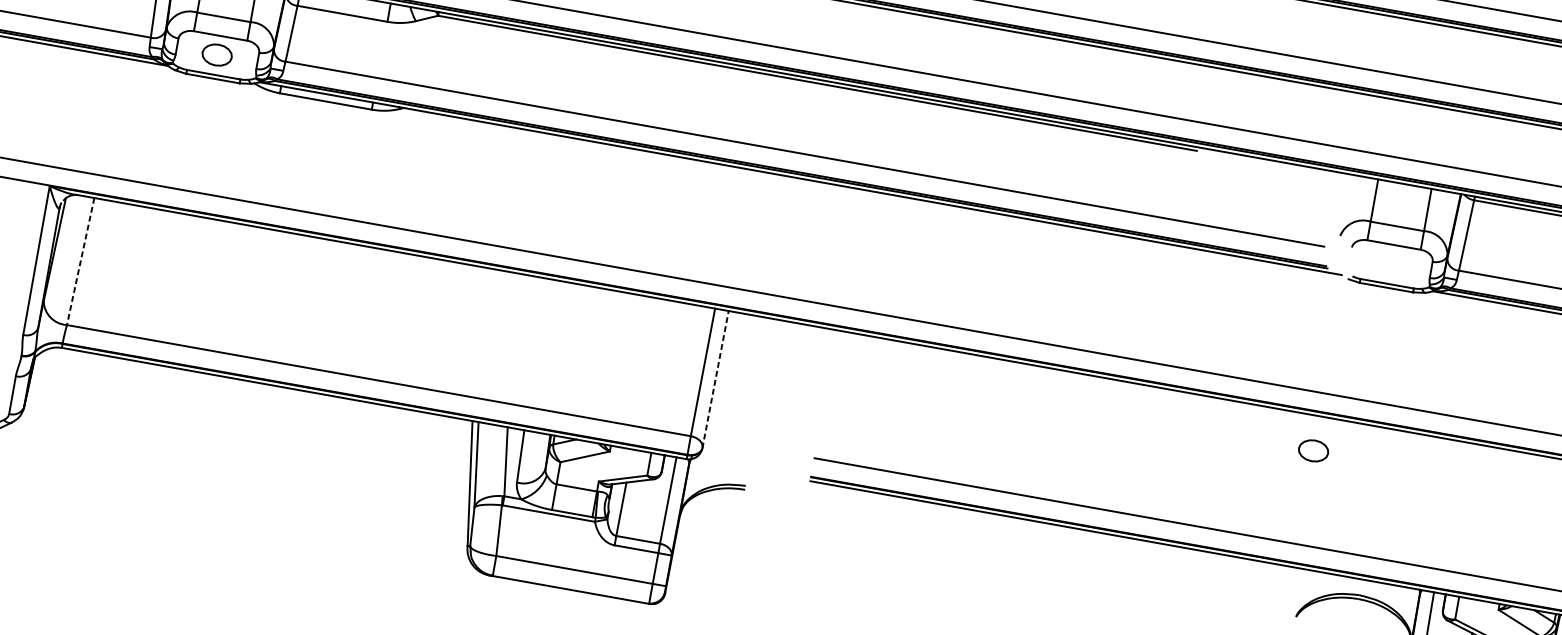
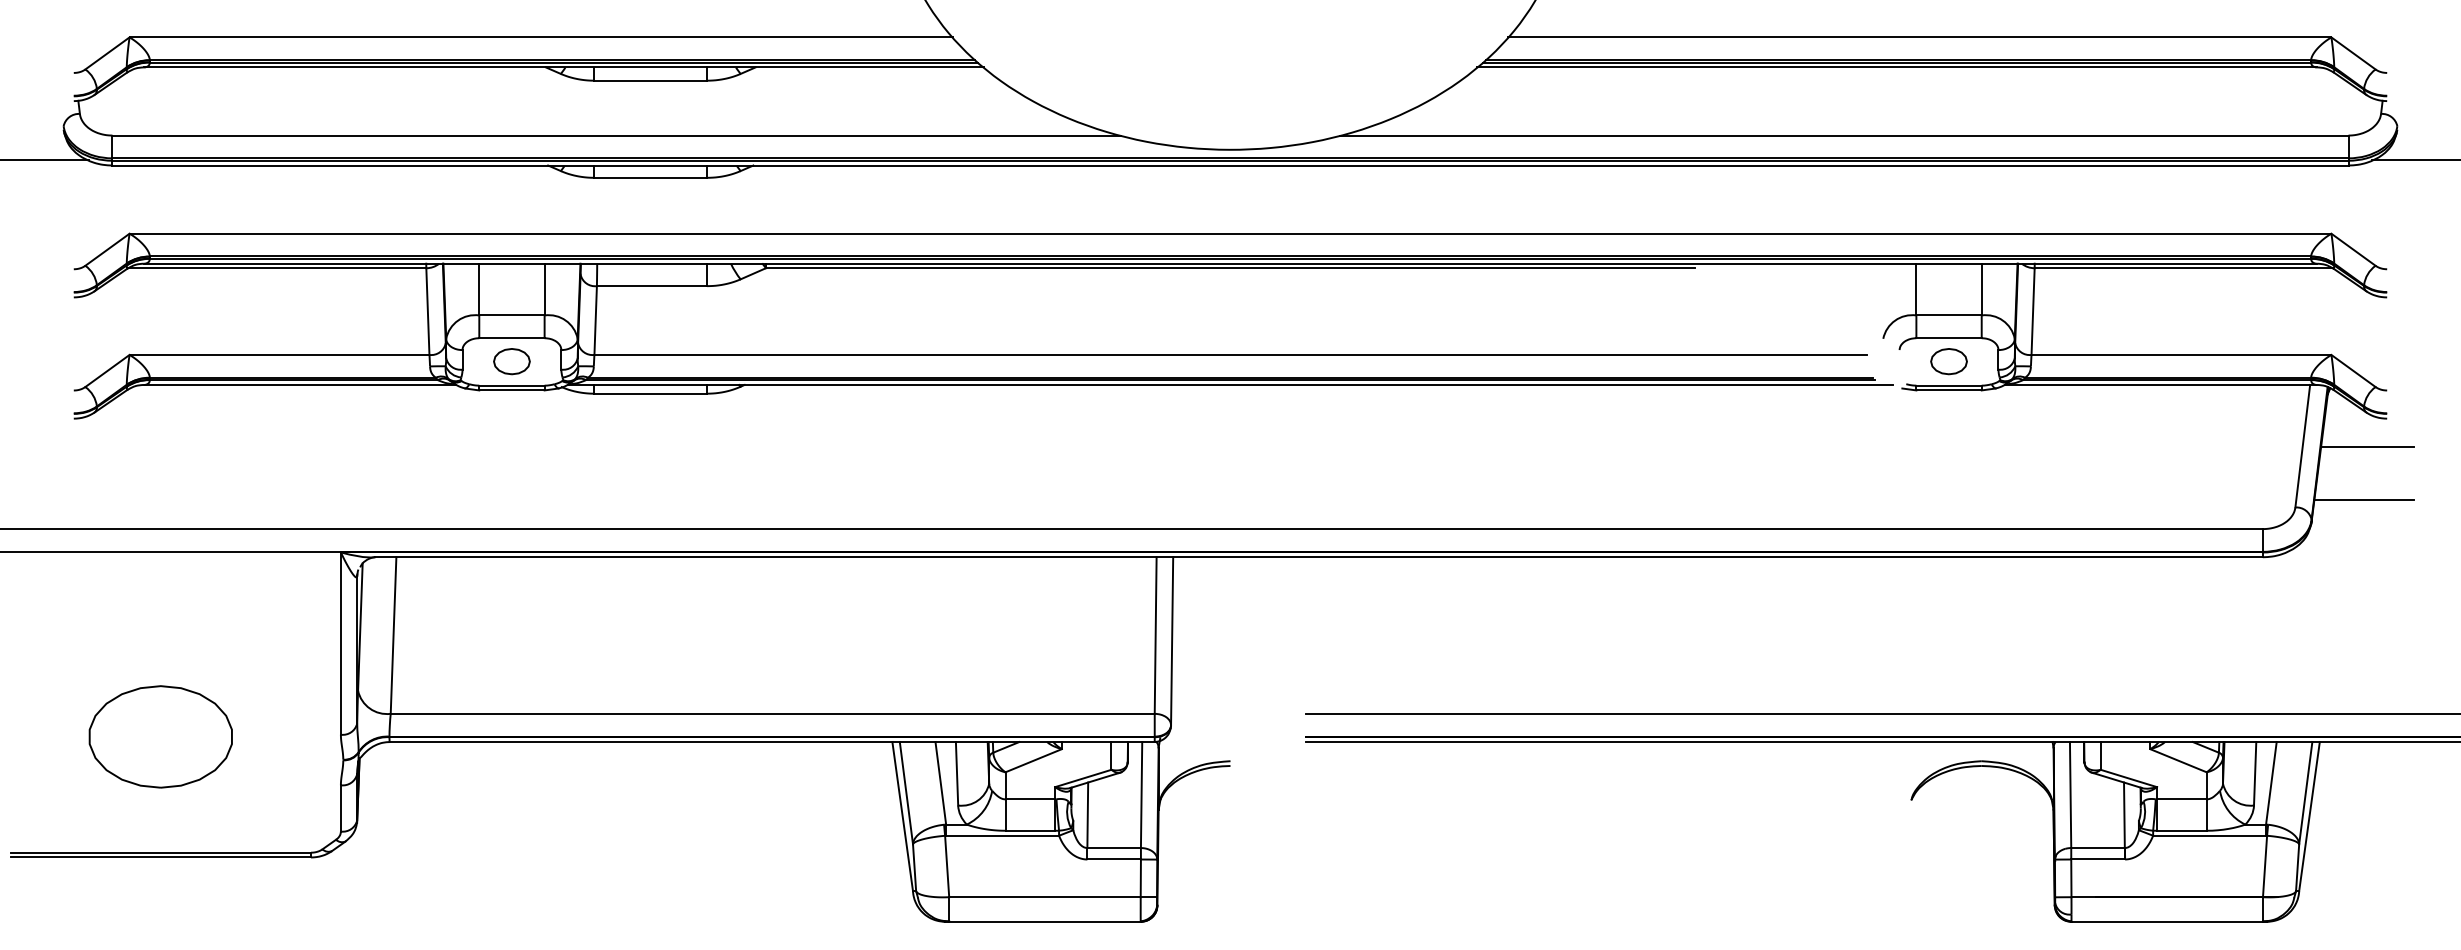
line: (80, 262) -> (393, 636), dashed -> solid
line: (715, 379) -> (1172, 641), dashed -> solid
part: (1313, 450) -> (1948, 361), moved

